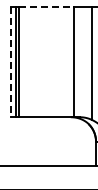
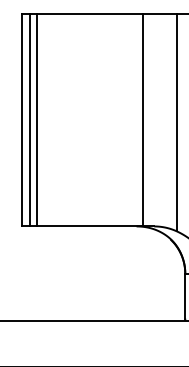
line: (47, 7) -> (91, 14), dashed -> solid
line: (11, 62) -> (22, 120), dashed -> solid

